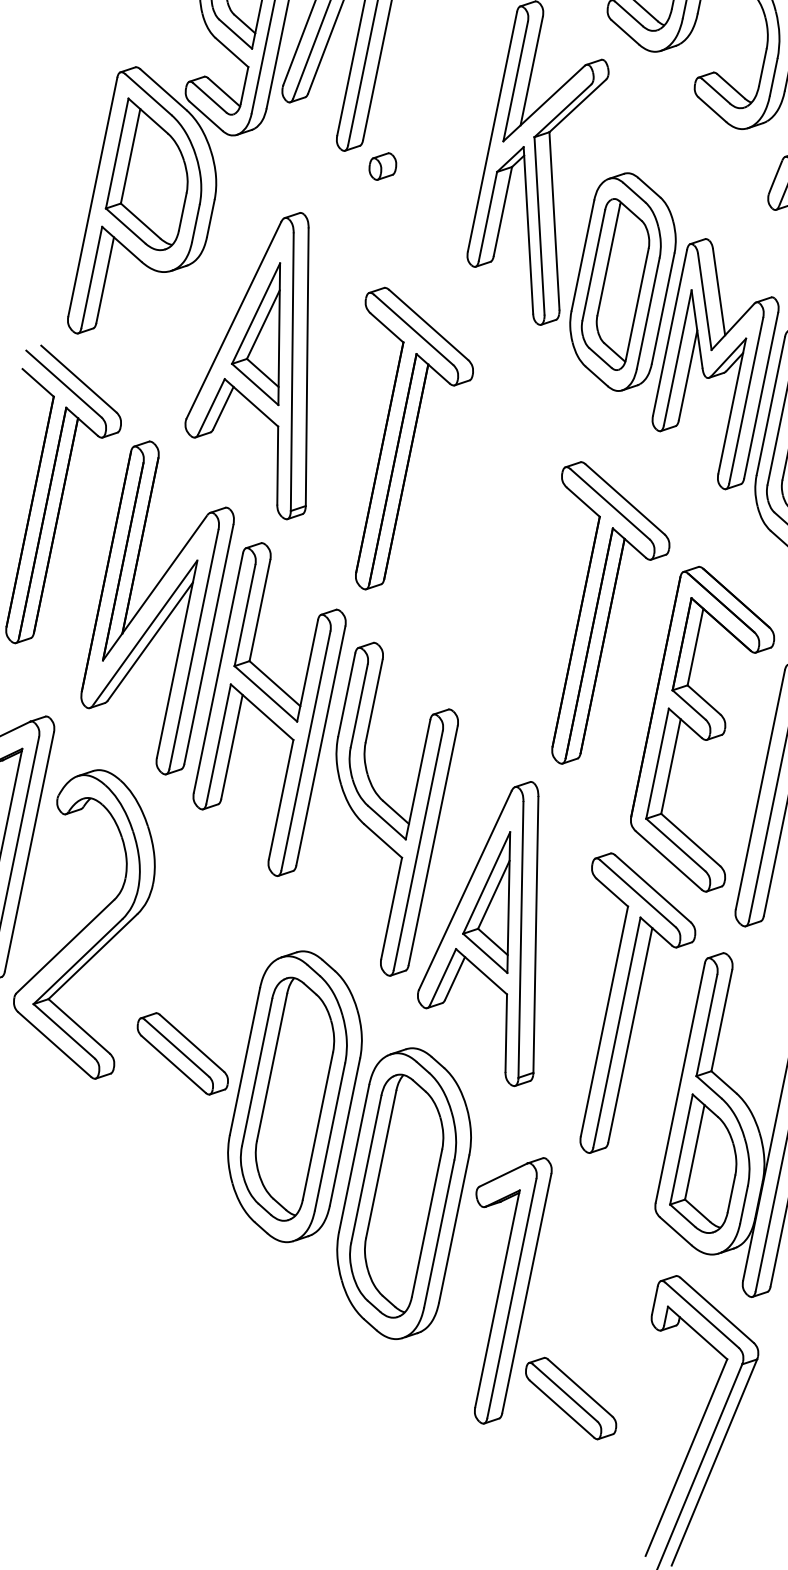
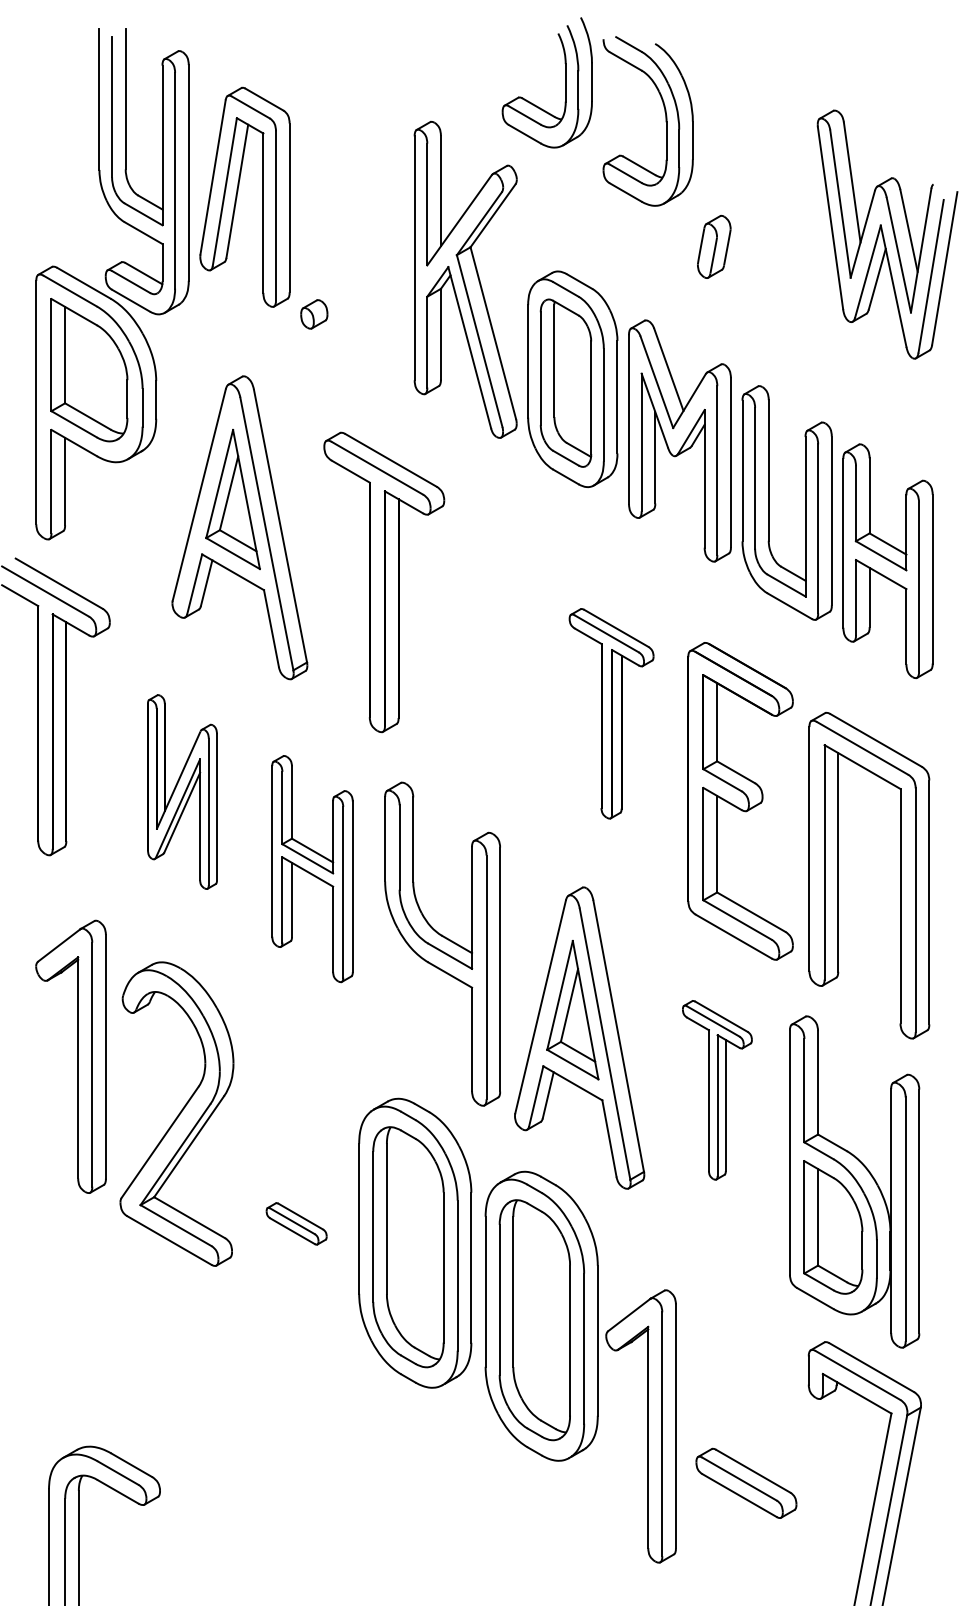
part: (157, 607) -> (182, 791), size x0.6
part: (593, 617) -> (611, 713), size x0.7
part: (269, 708) -> (312, 868), size x0.7
part: (621, 1007) -> (717, 1090), size x0.6
part: (182, 1053) -> (296, 1223), size x0.6
part: (498, 1287) -> (647, 1426), moved

